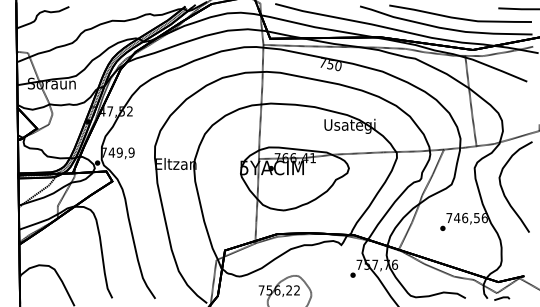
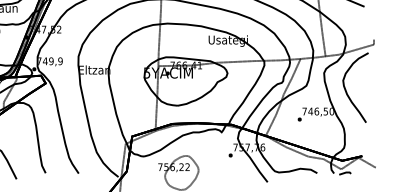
text: (484, 217) -> (331, 111), 746,56 -> 746,50

